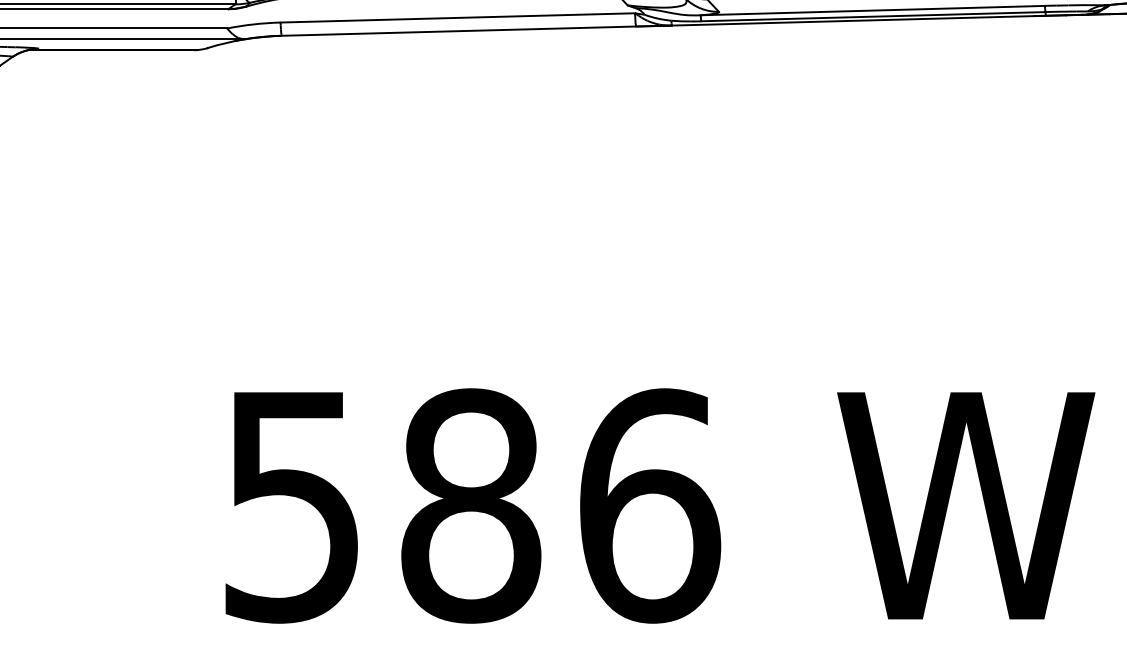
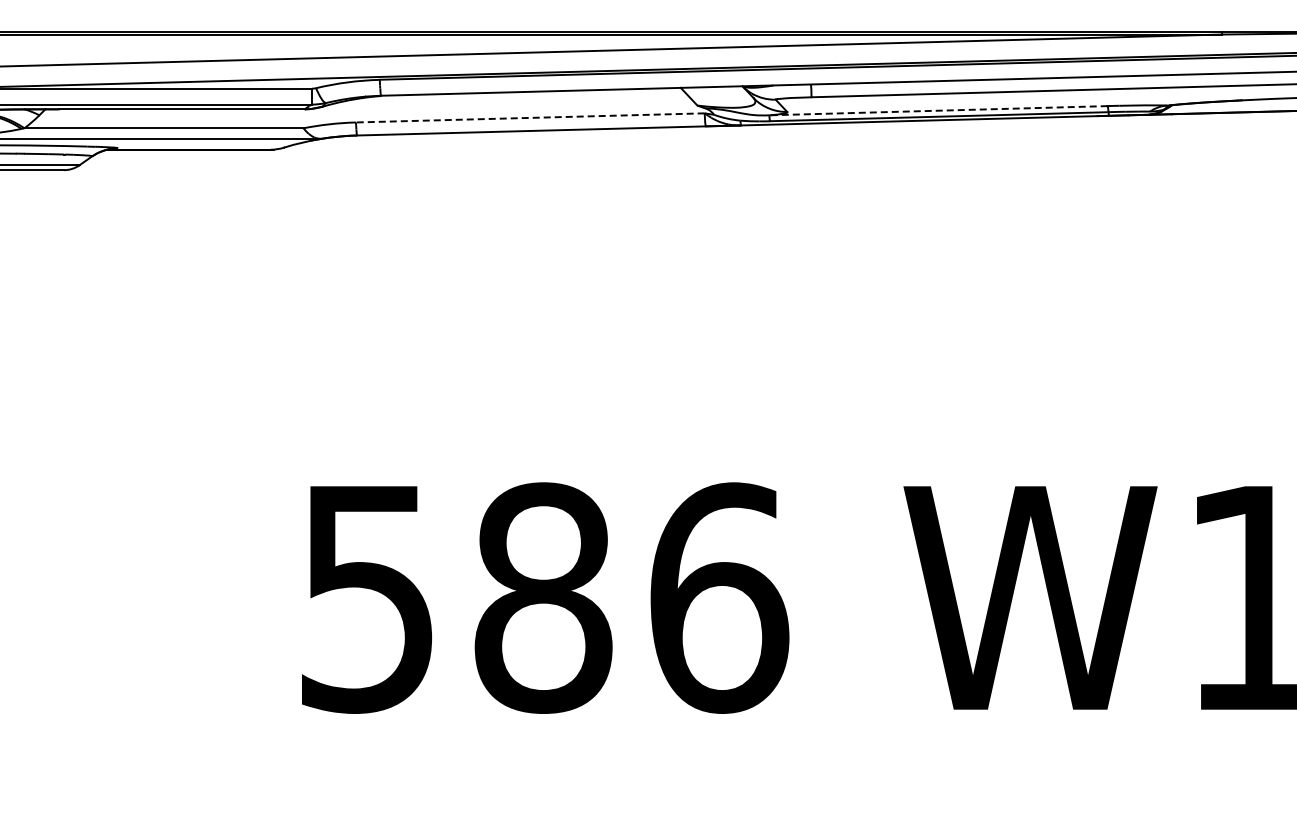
line: (871, 10) -> (937, 110), solid -> dashed
line: (456, 17) -> (529, 117), solid -> dashed

